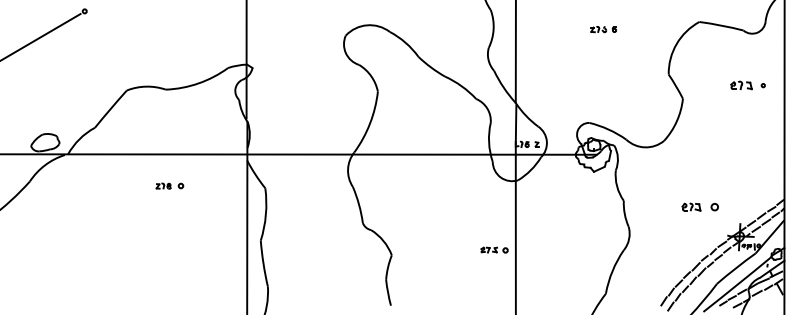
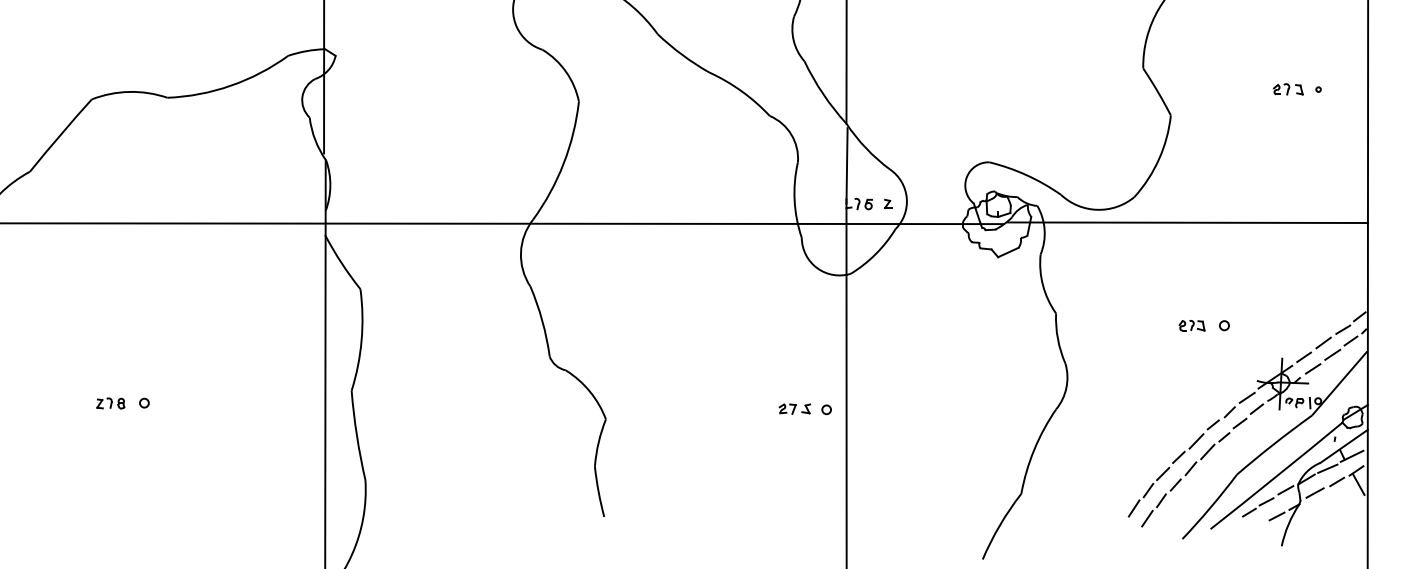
part: (748, 84) -> (1298, 87), size x0.71
line: (691, 153) -> (1187, 221), added
part: (169, 185) -> (122, 402), moved
part: (699, 206) -> (1202, 324), size x0.71

